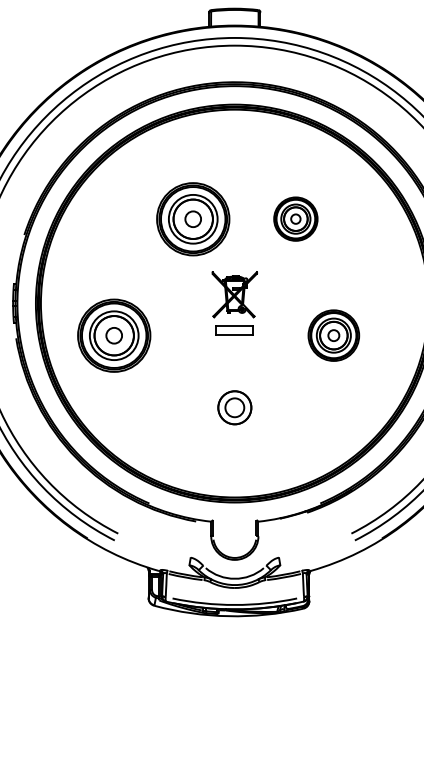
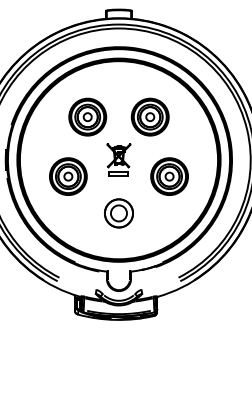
part: (192, 217) -> (87, 116), moved
part: (294, 217) -> (149, 116), size x1.67
part: (114, 335) -> (68, 176), moved
part: (333, 335) -> (169, 176), size x1.43
part: (233, 407) -> (118, 213), size x1.67

